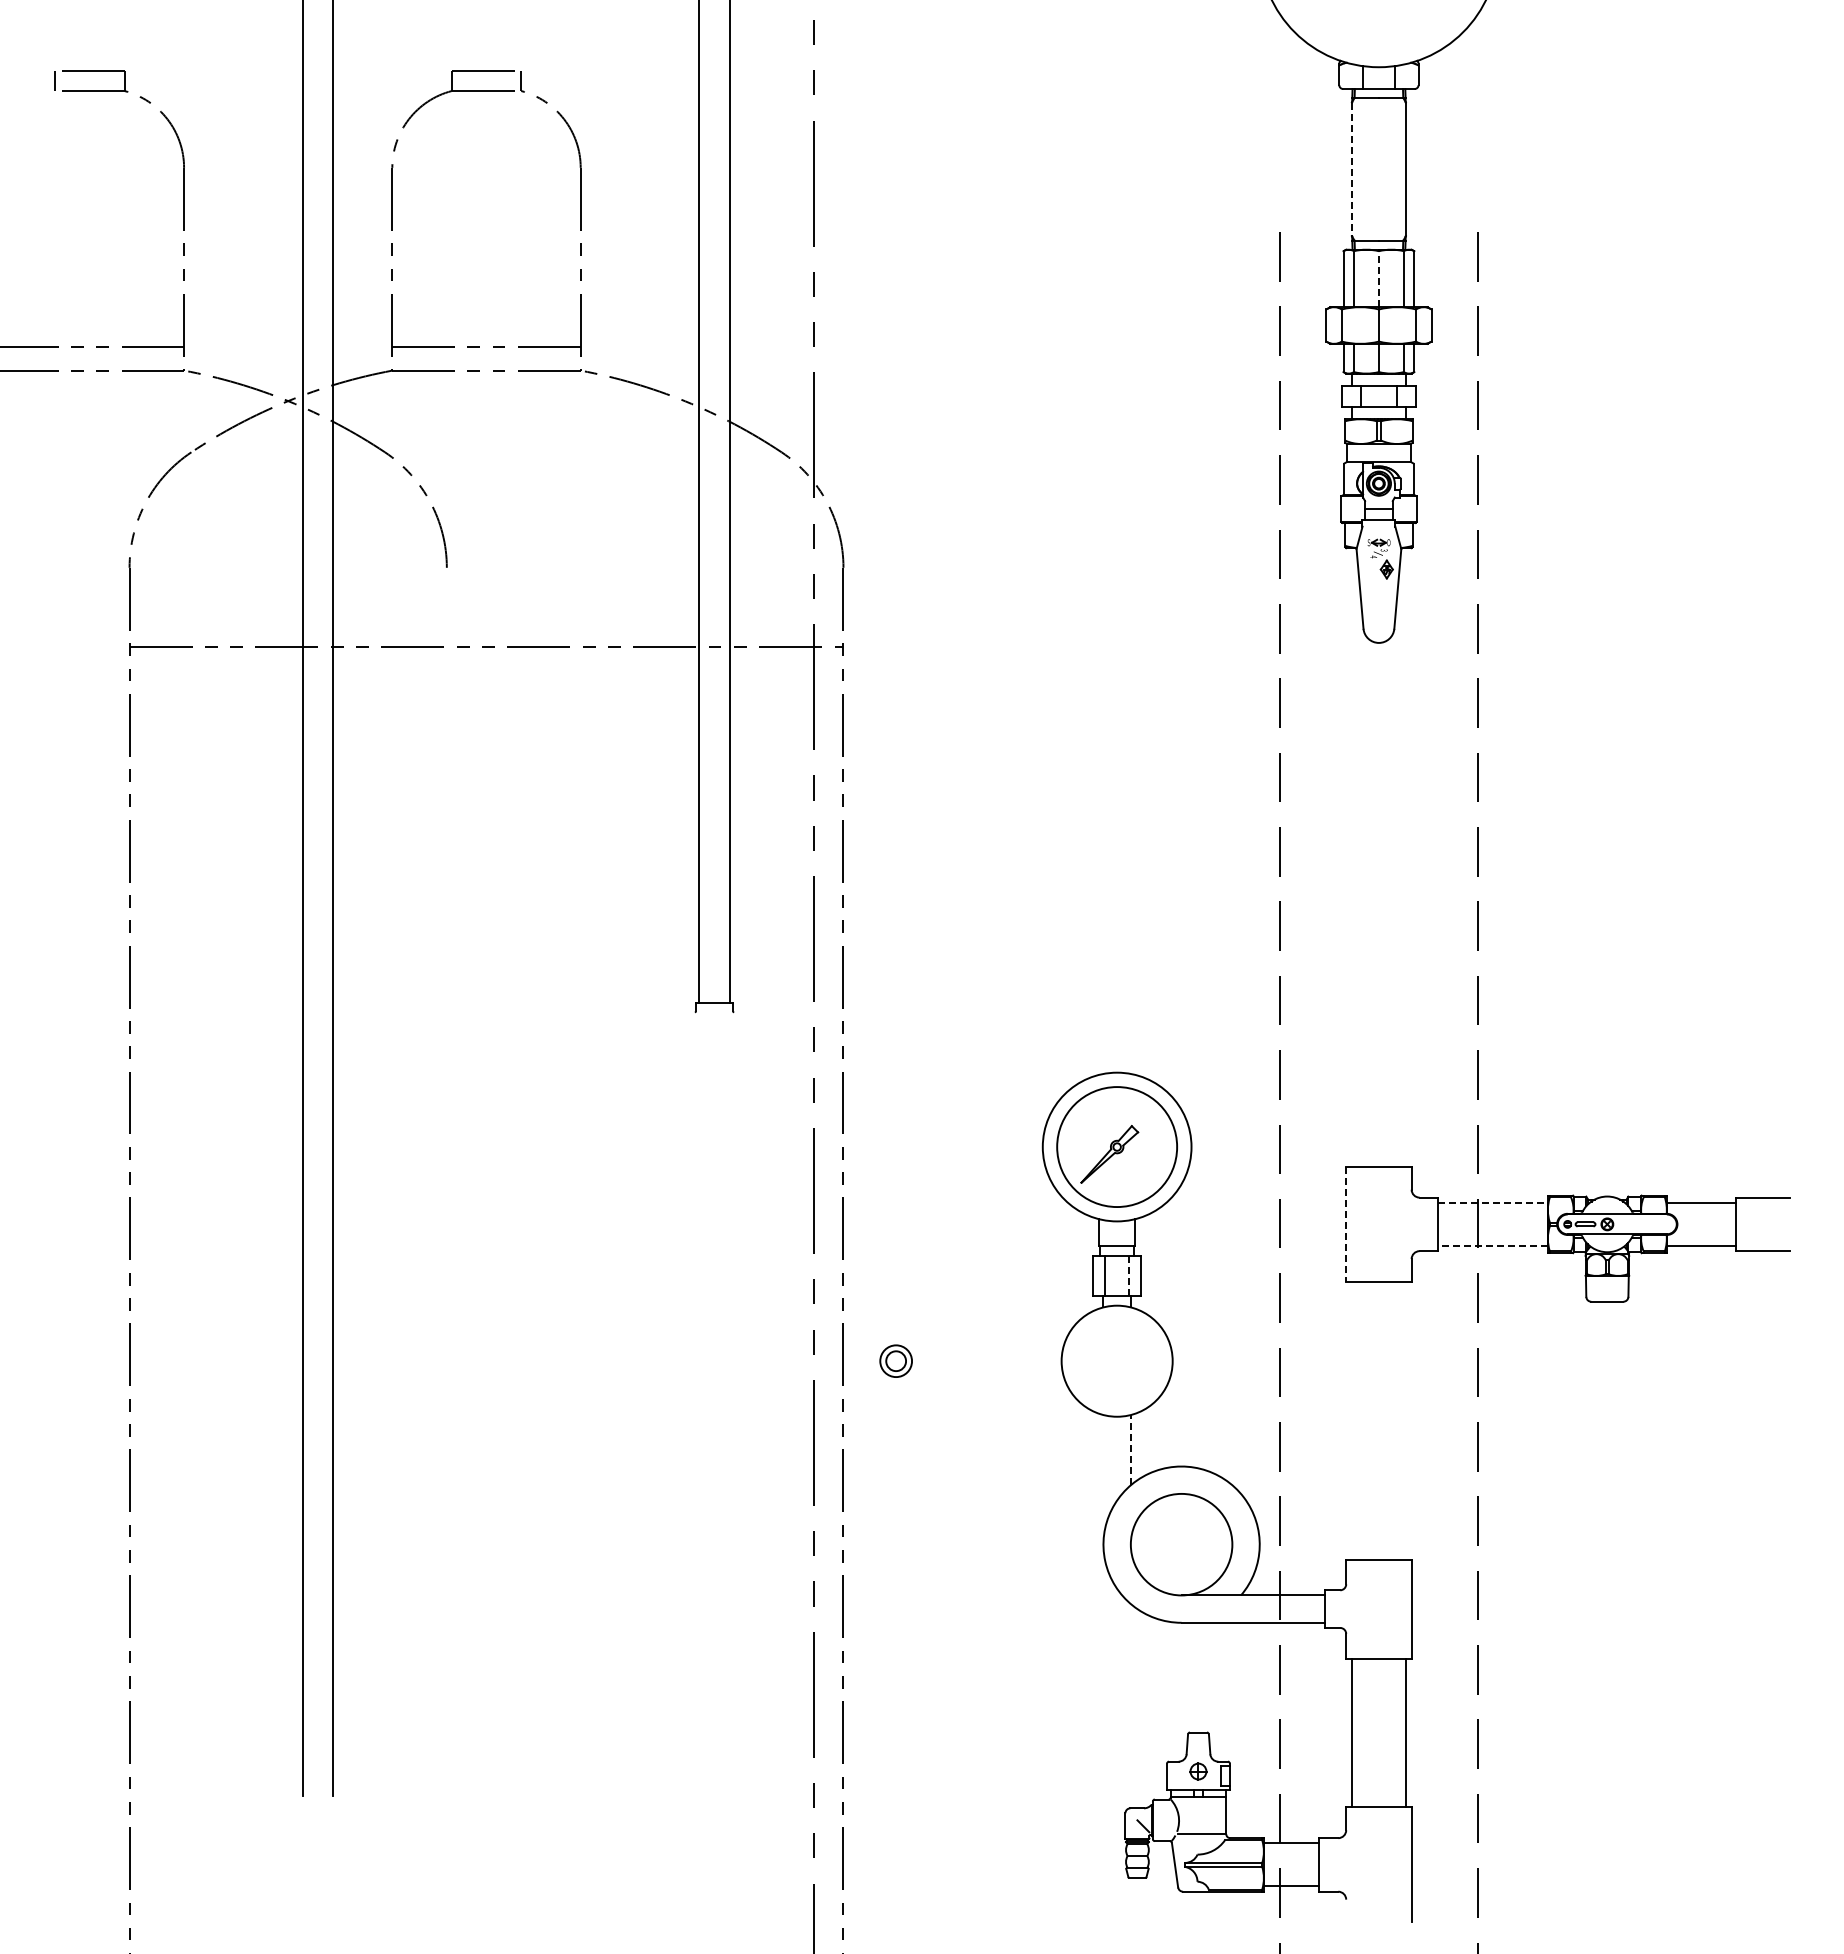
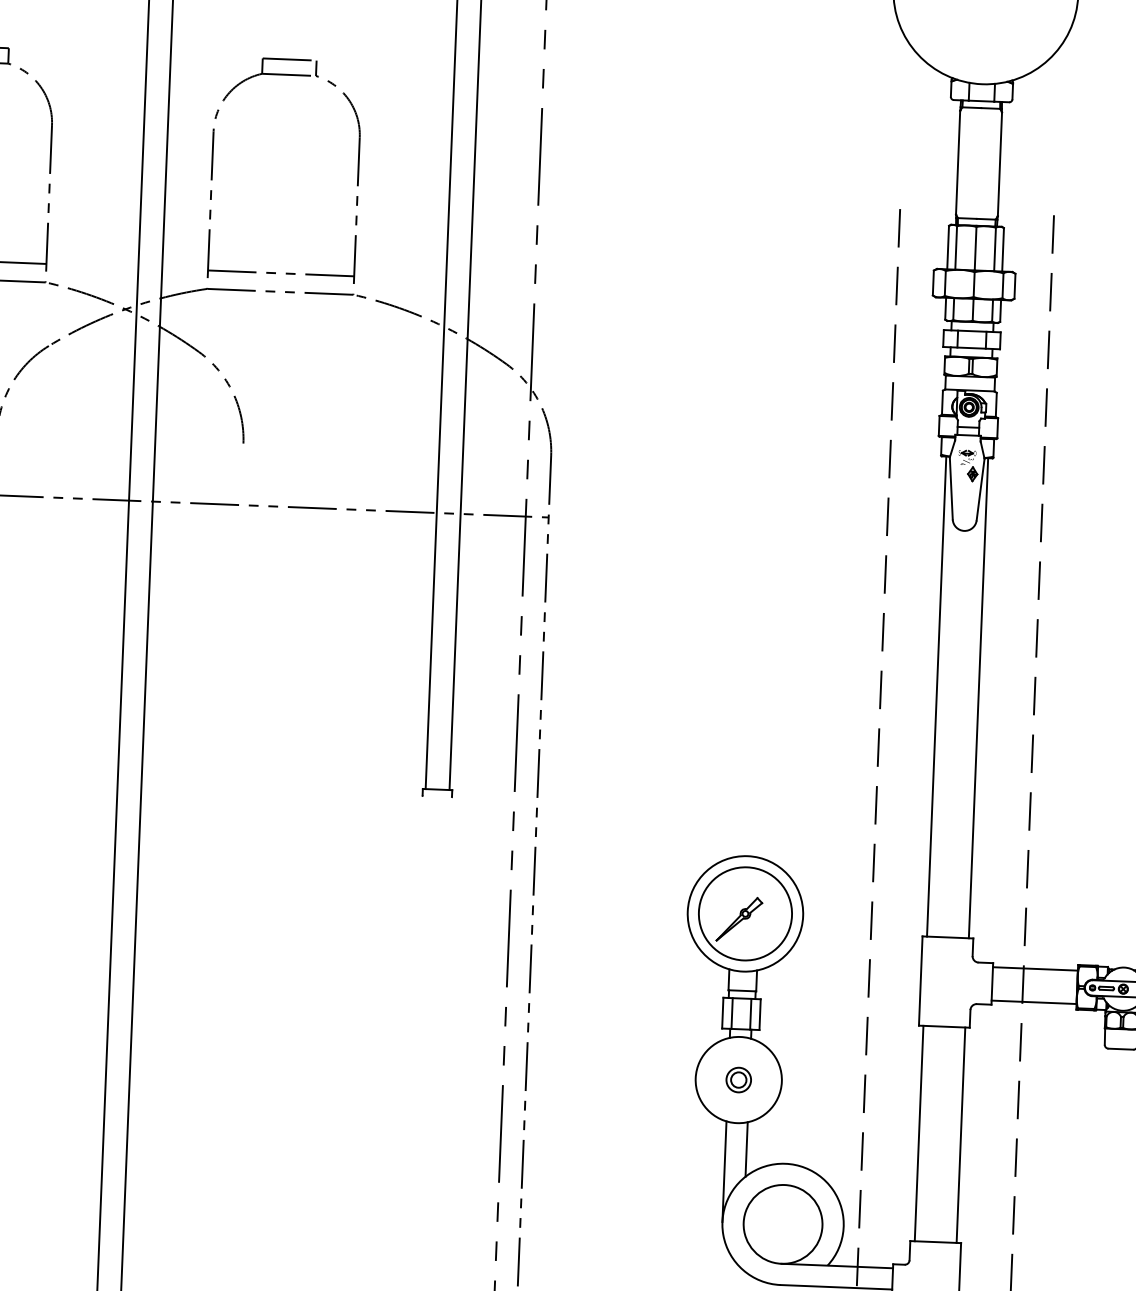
line: (1351, 169) -> (957, 162), dashed -> solid
line: (1378, 279) -> (975, 248), dashed -> solid
line: (1351, 857) -> (936, 696), added
line: (1405, 857) -> (978, 698), added
line: (1493, 1202) -> (1035, 968), dashed -> solid
line: (1346, 1224) -> (920, 981), dashed -> solid
line: (1493, 1245) -> (1034, 1002), dashed -> solid
line: (1129, 1275) -> (751, 1013), dashed -> solid
part: (895, 1360) -> (738, 1079), moved
line: (1351, 1420) -> (918, 1133), added
line: (1405, 1420) -> (960, 1135), added
line: (1130, 1449) -> (746, 1148), dashed -> solid
line: (1103, 1479) -> (724, 1171), added

